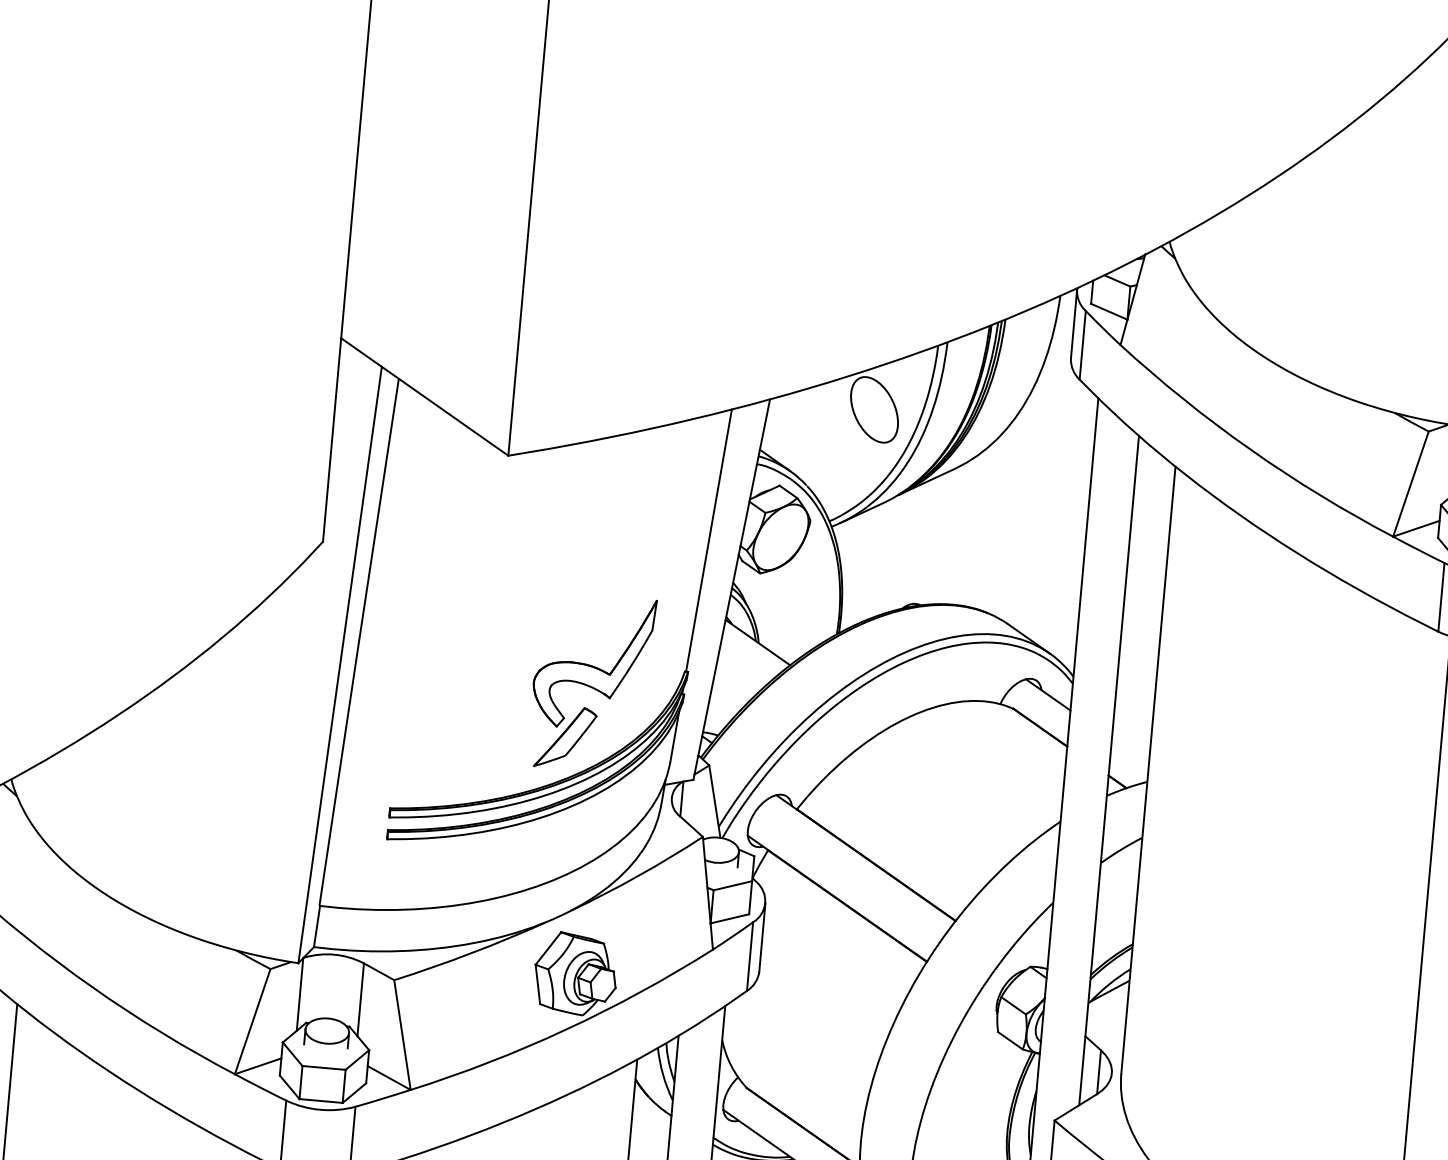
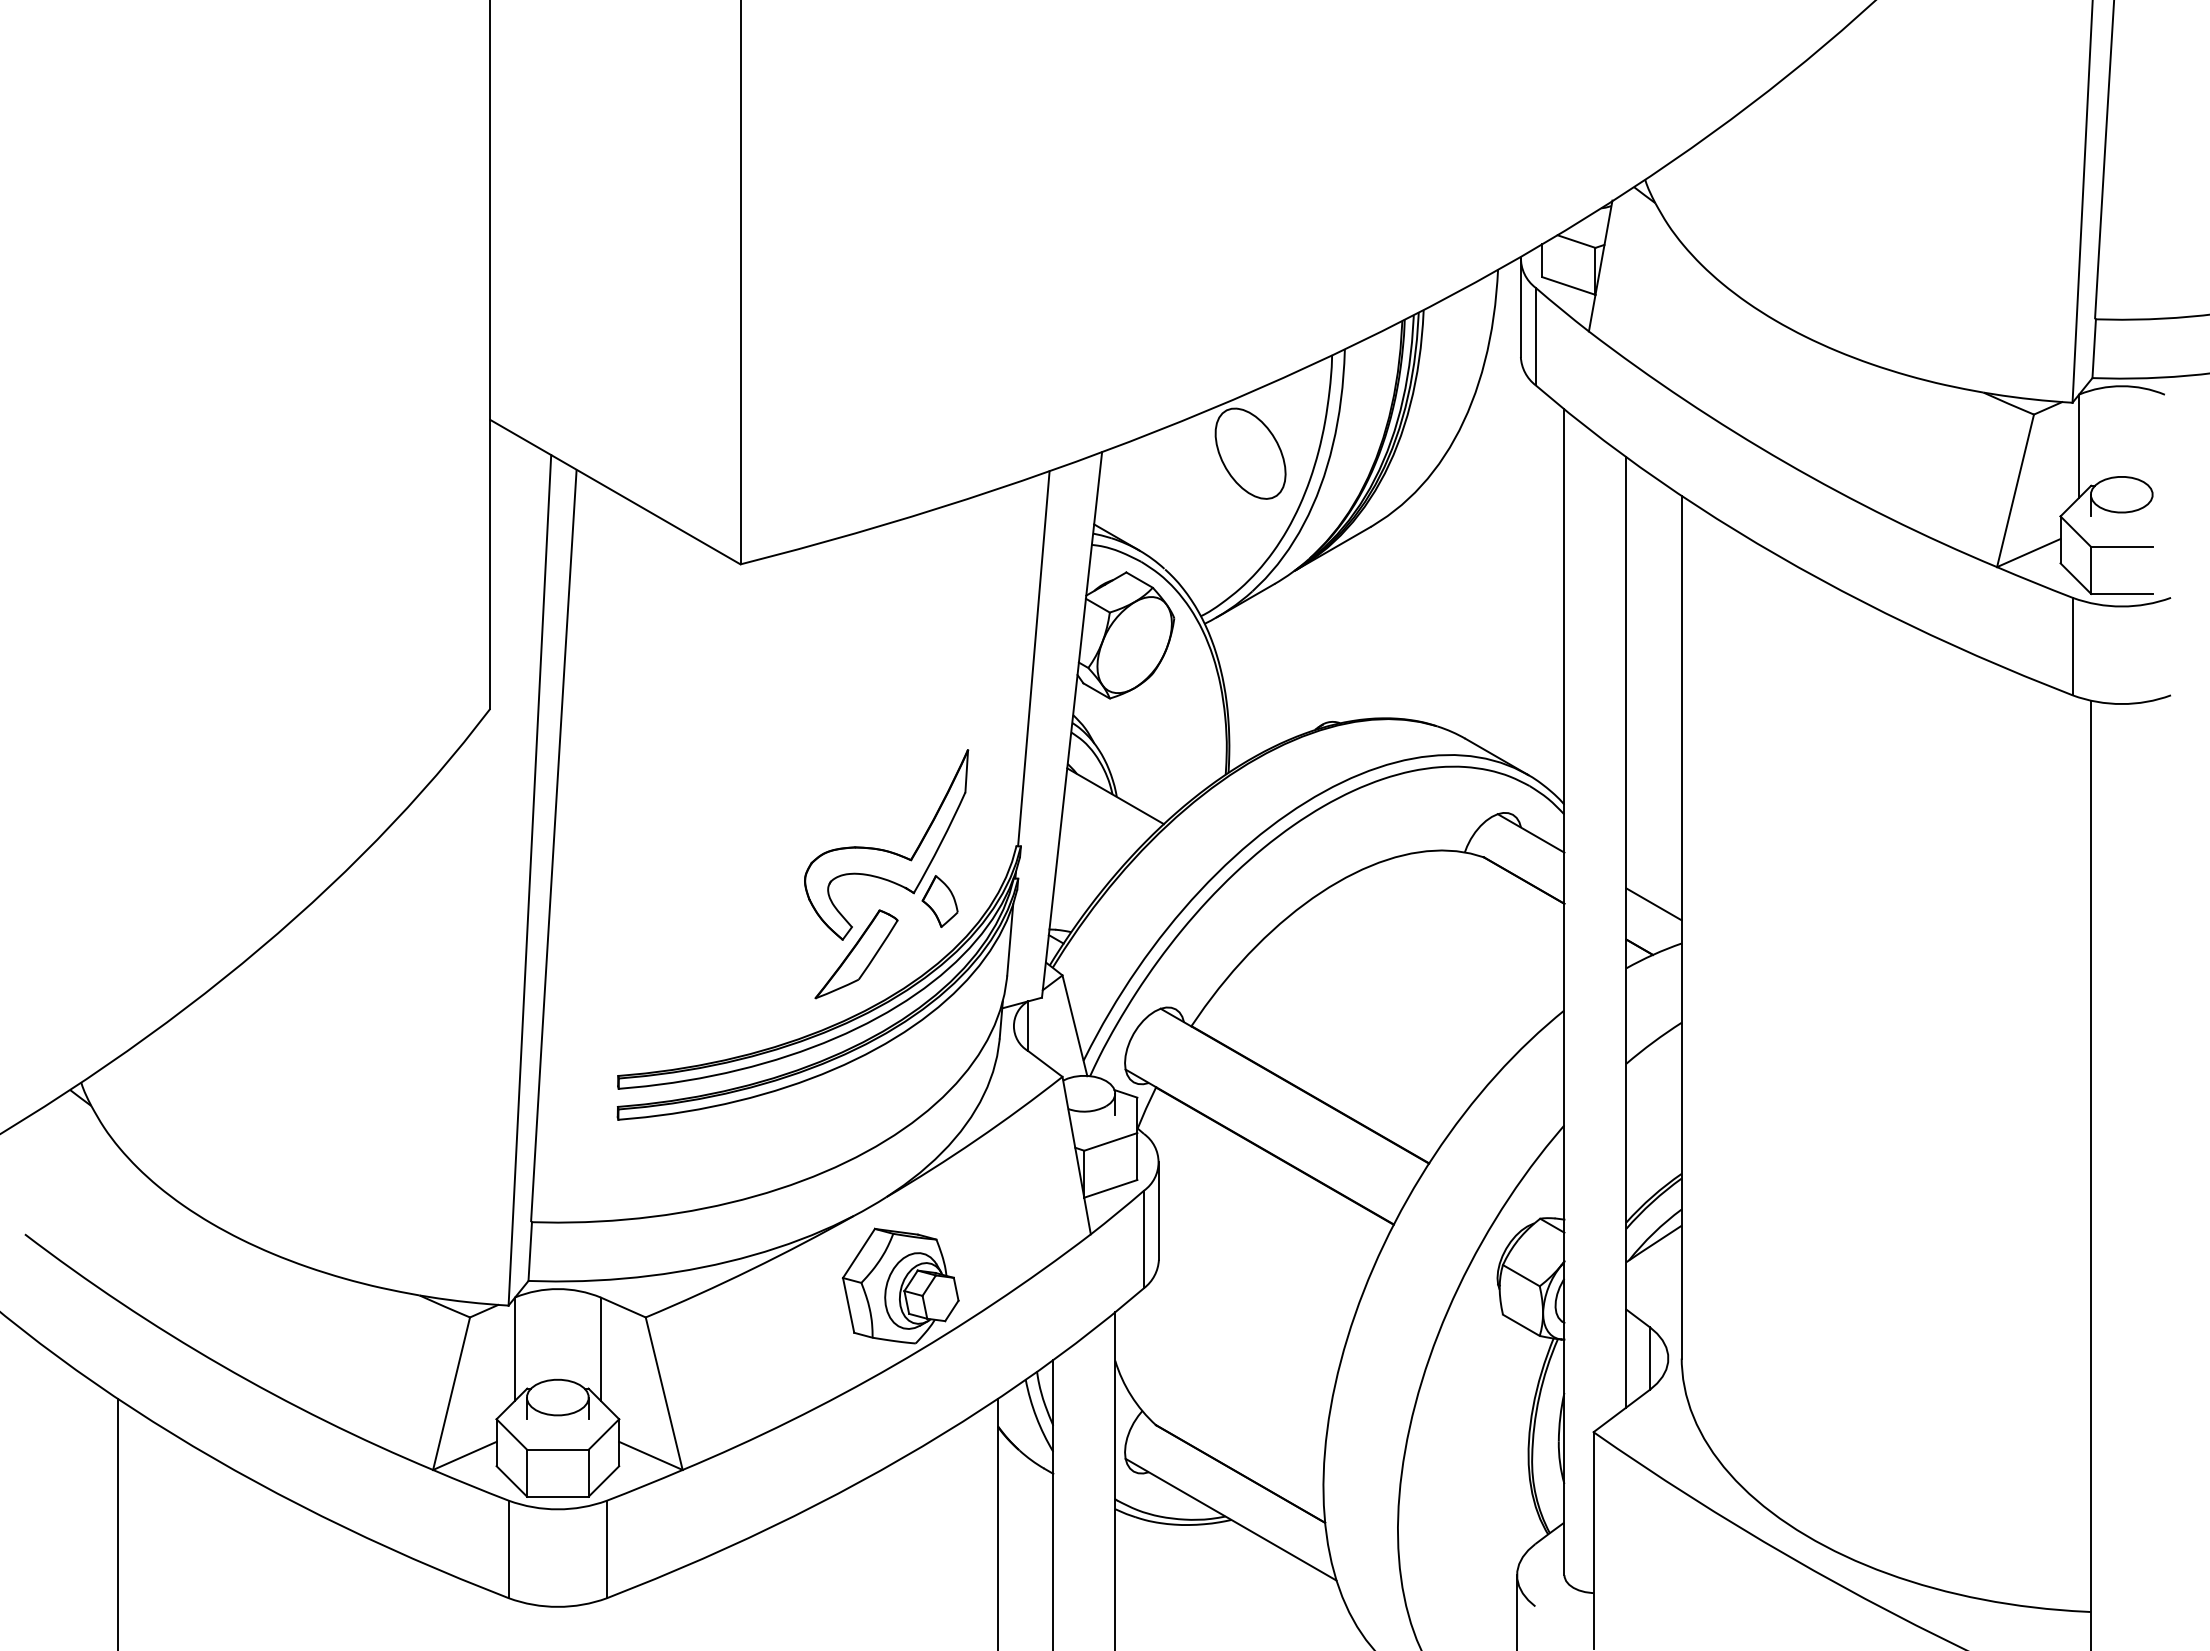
part: (627, 705) -> (939, 901), added
line: (1129, 752) -> (1653, 904), added

